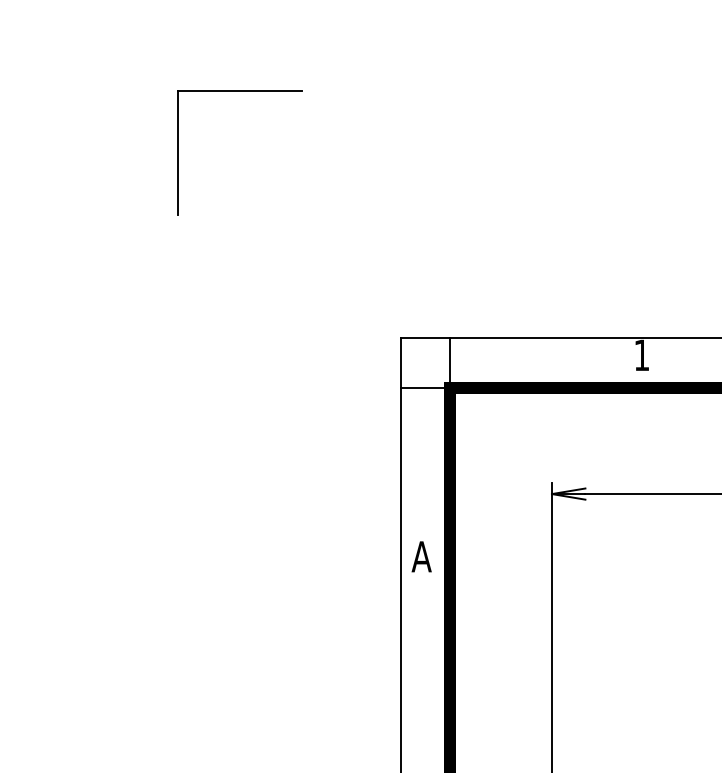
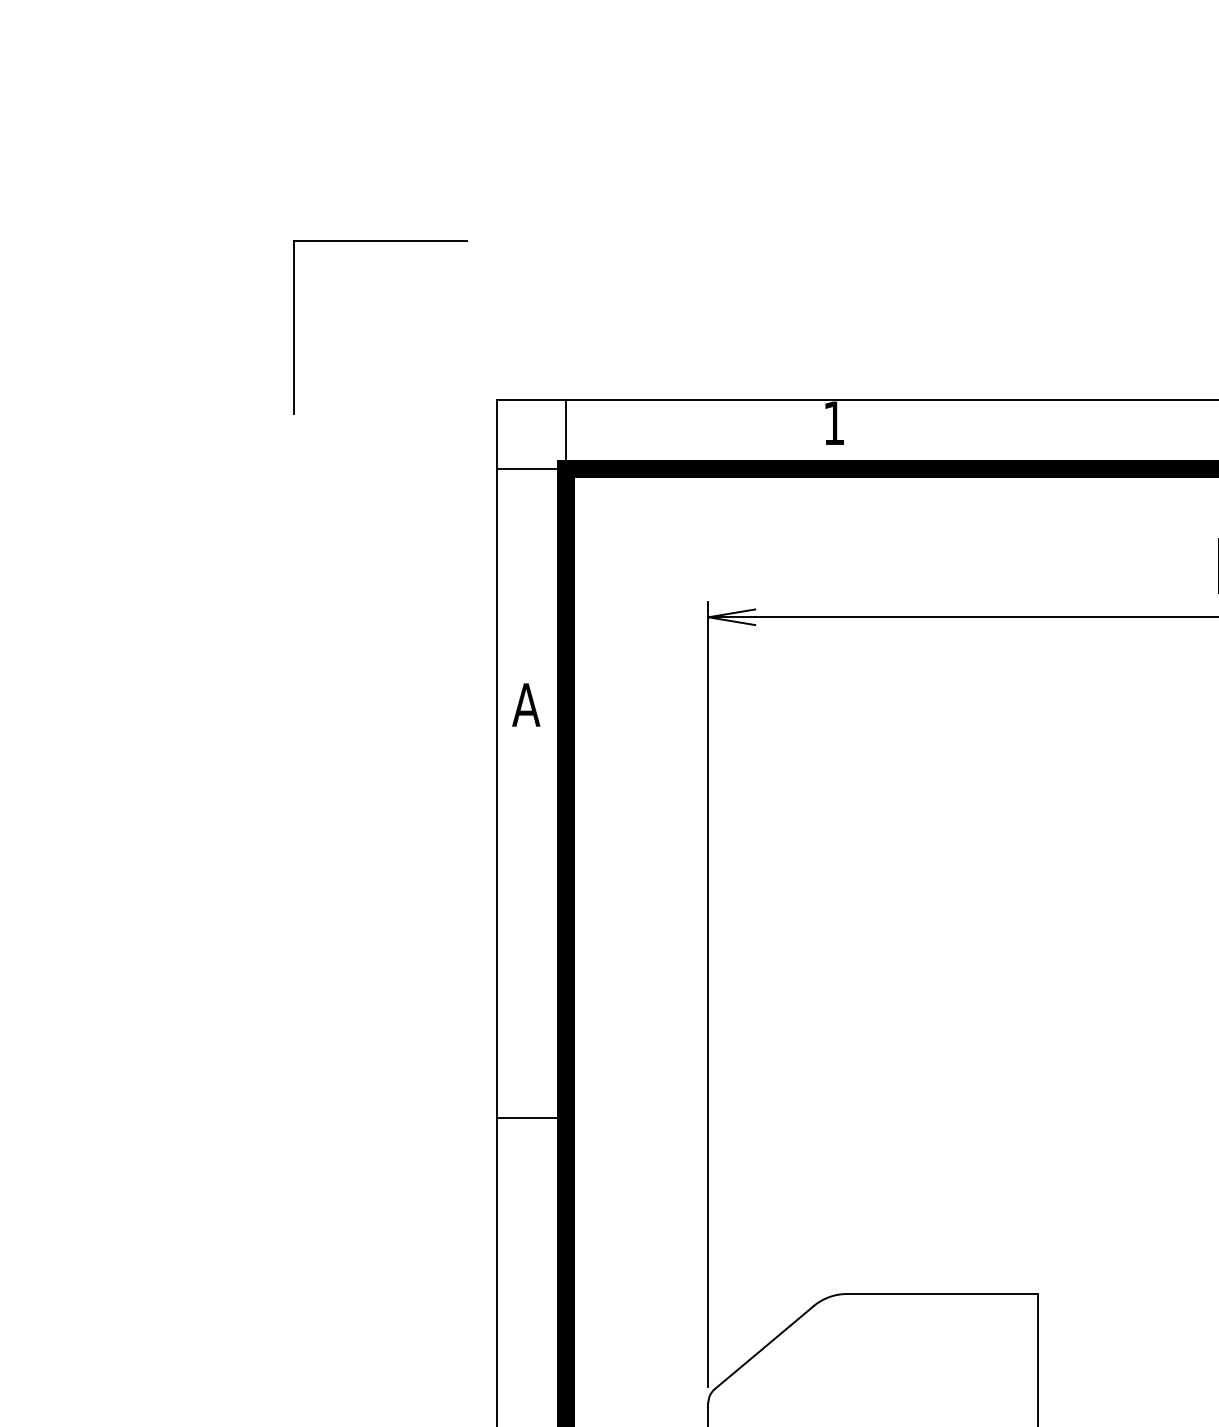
part: (239, 90) -> (380, 241), moved

